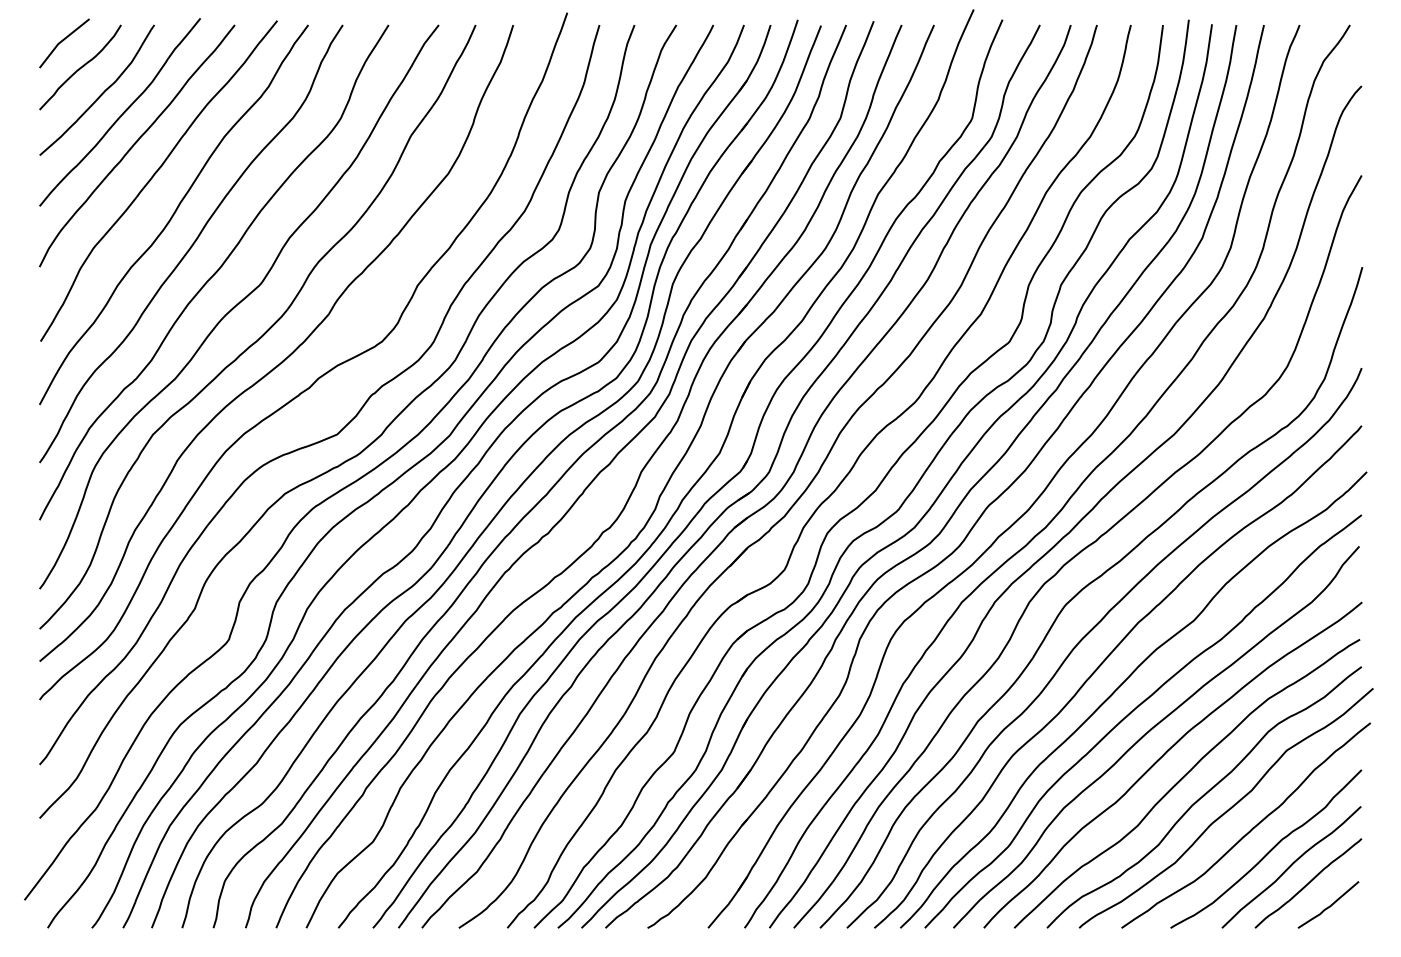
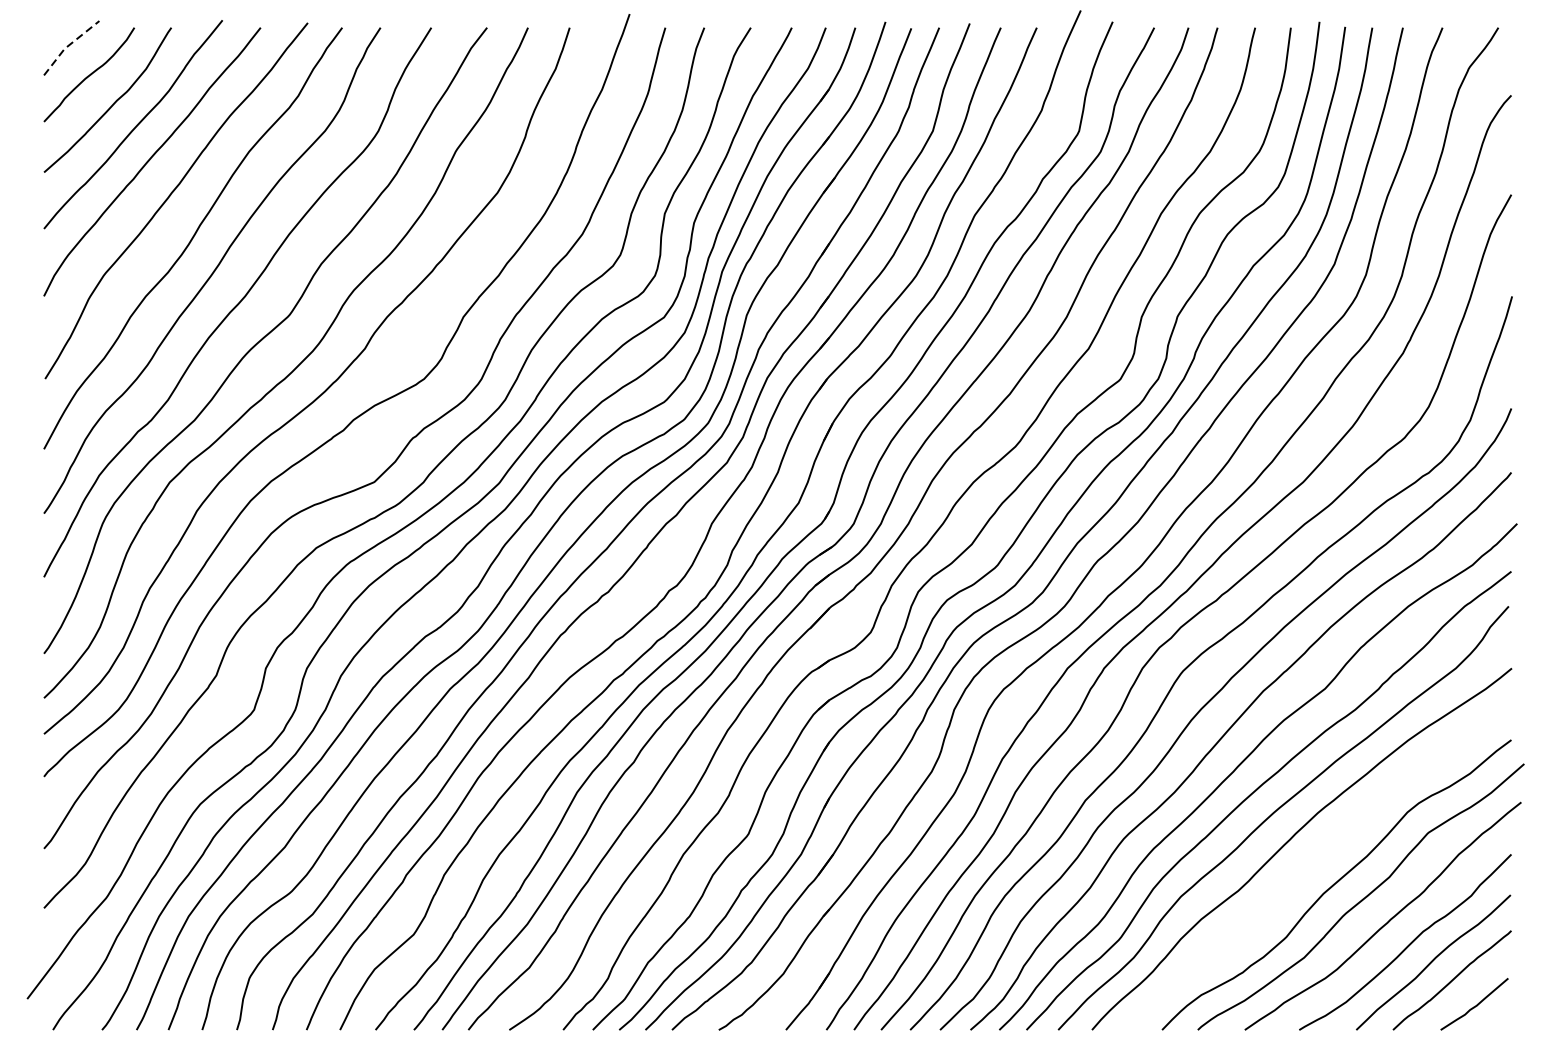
line: (62, 41) -> (69, 45), solid -> dashed
curve: (1182, 779) -> (1312, 865), removed

